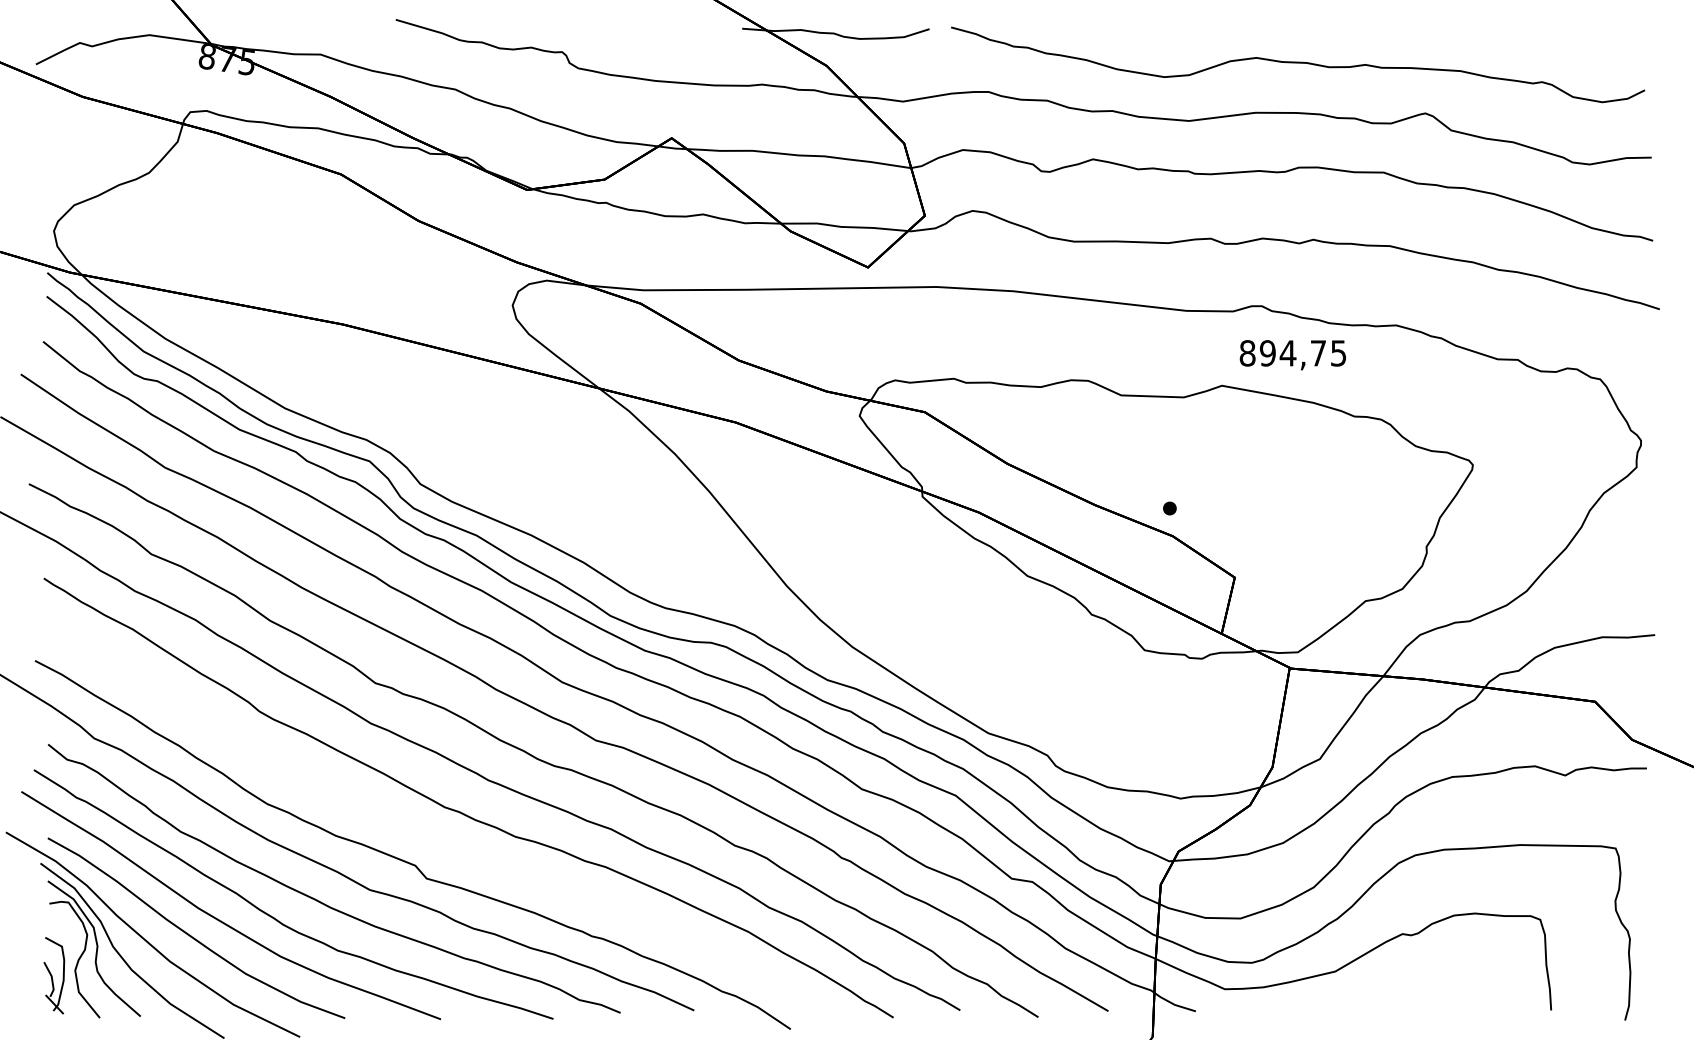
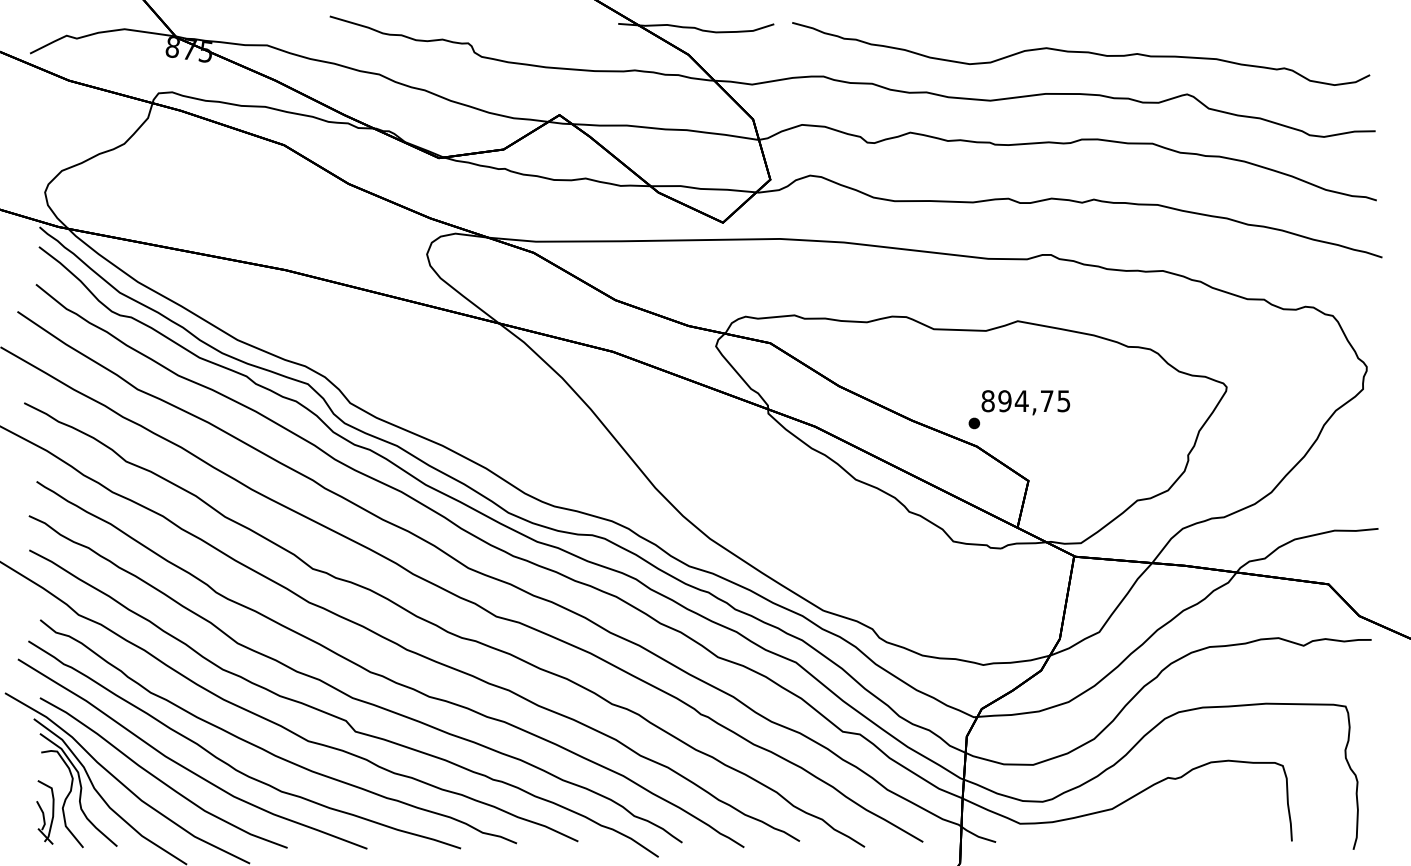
text: (1292, 354) -> (1025, 402), moved
part: (418, 834) -> (348, 694), added

